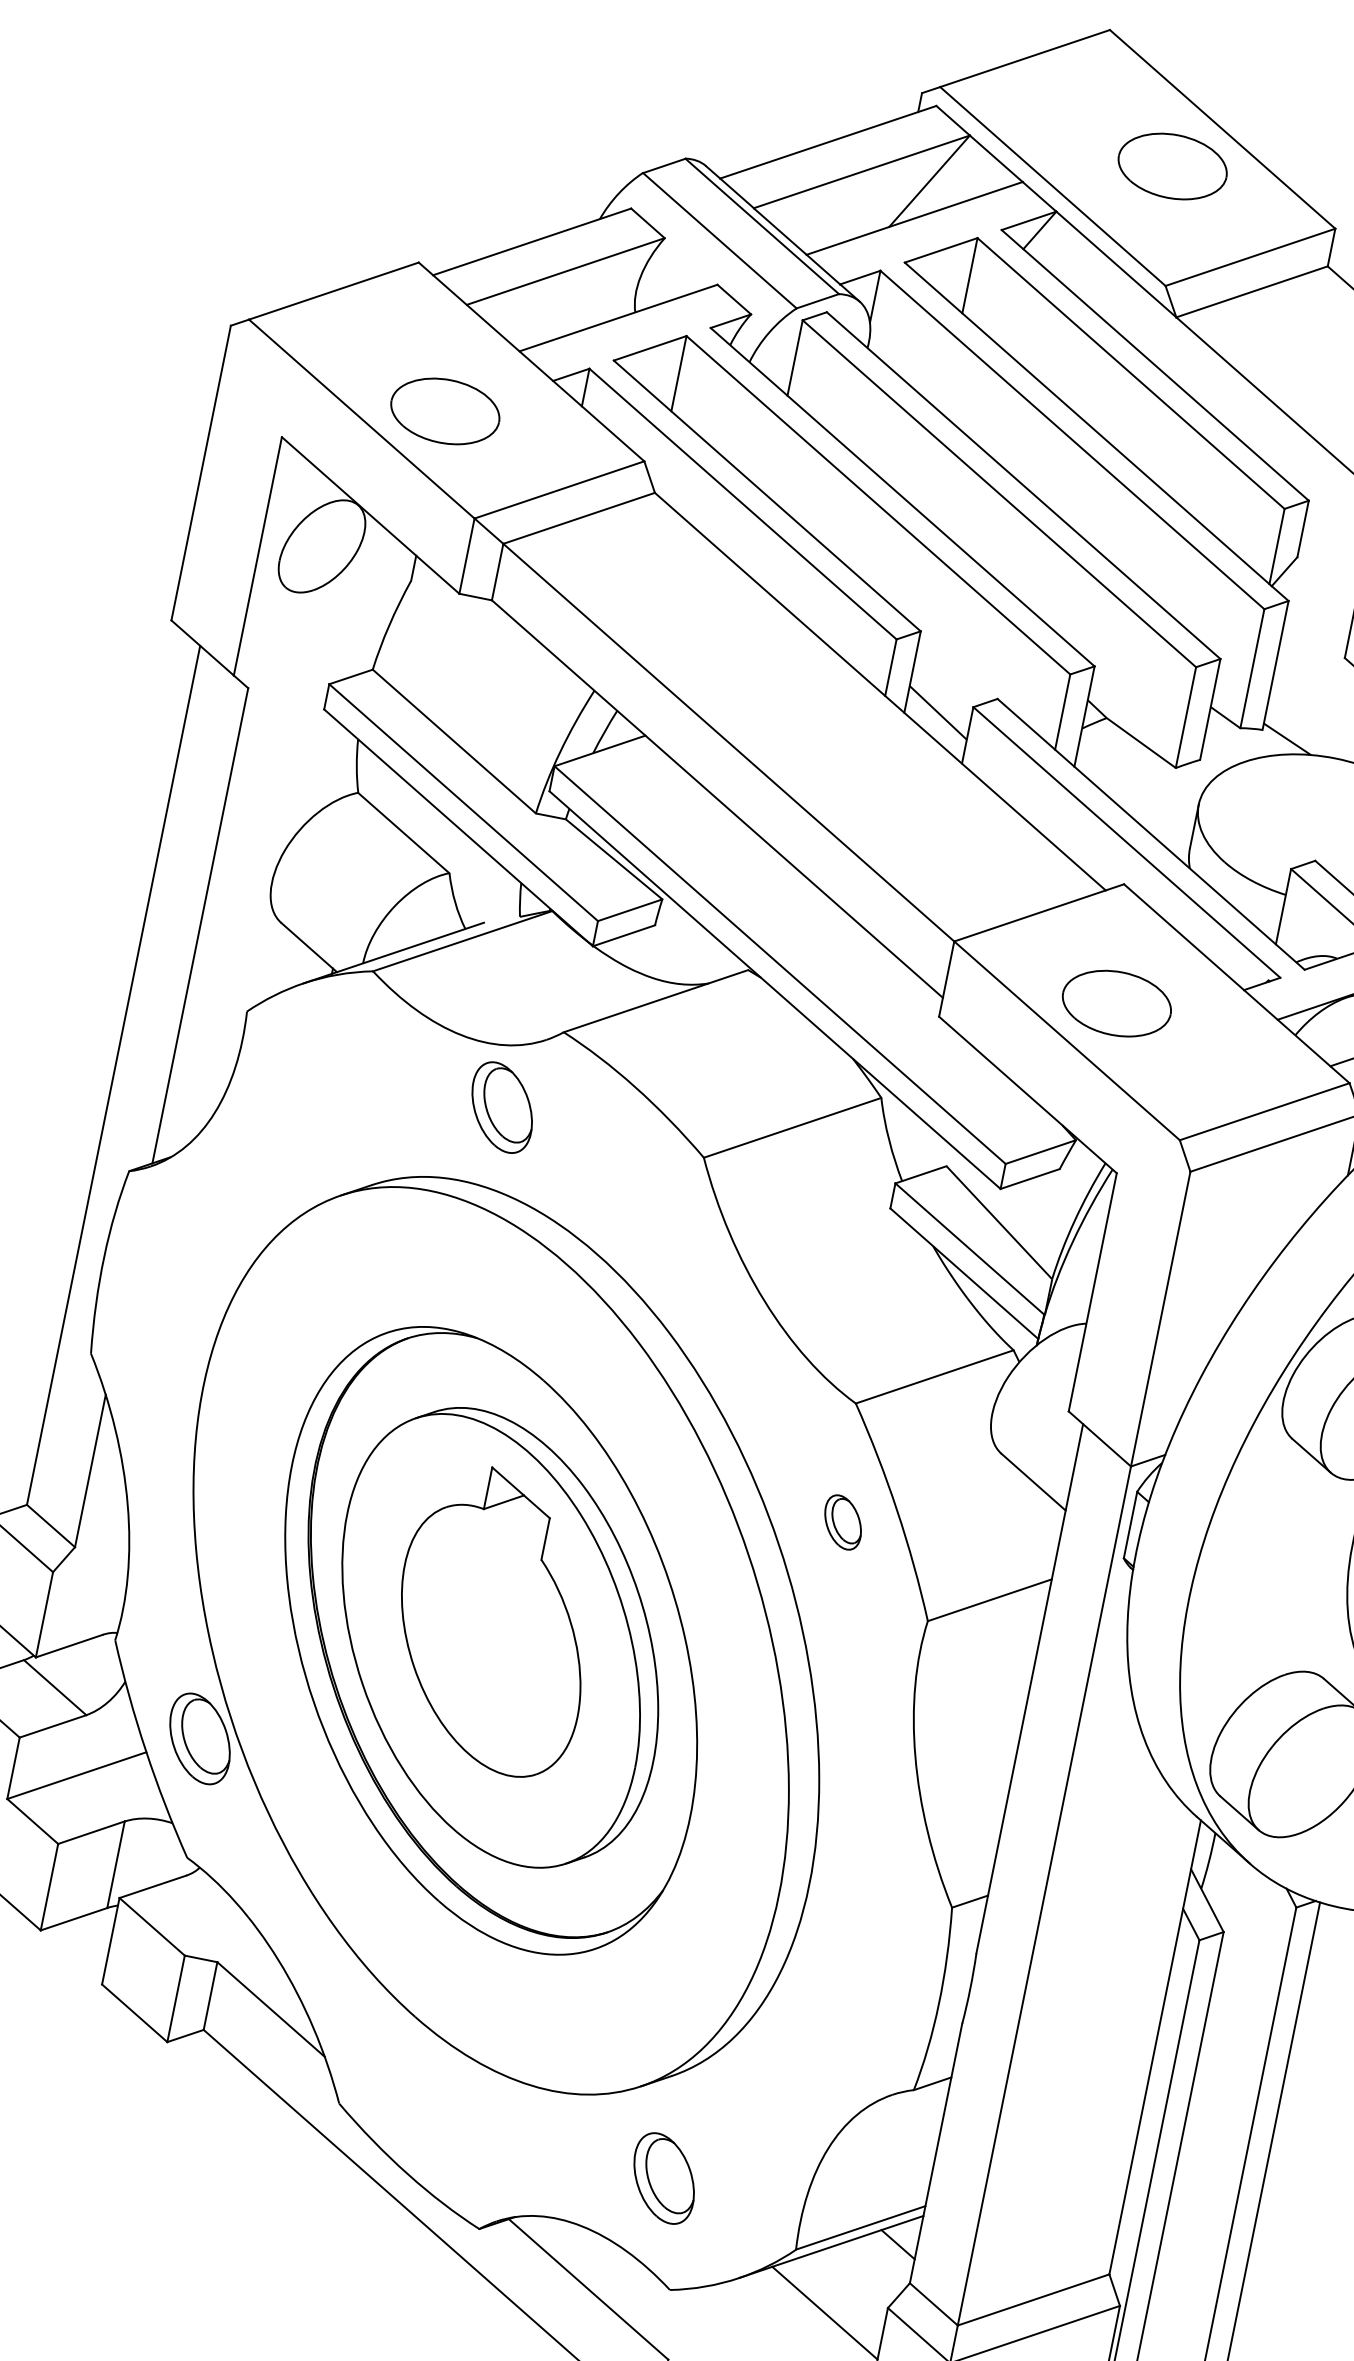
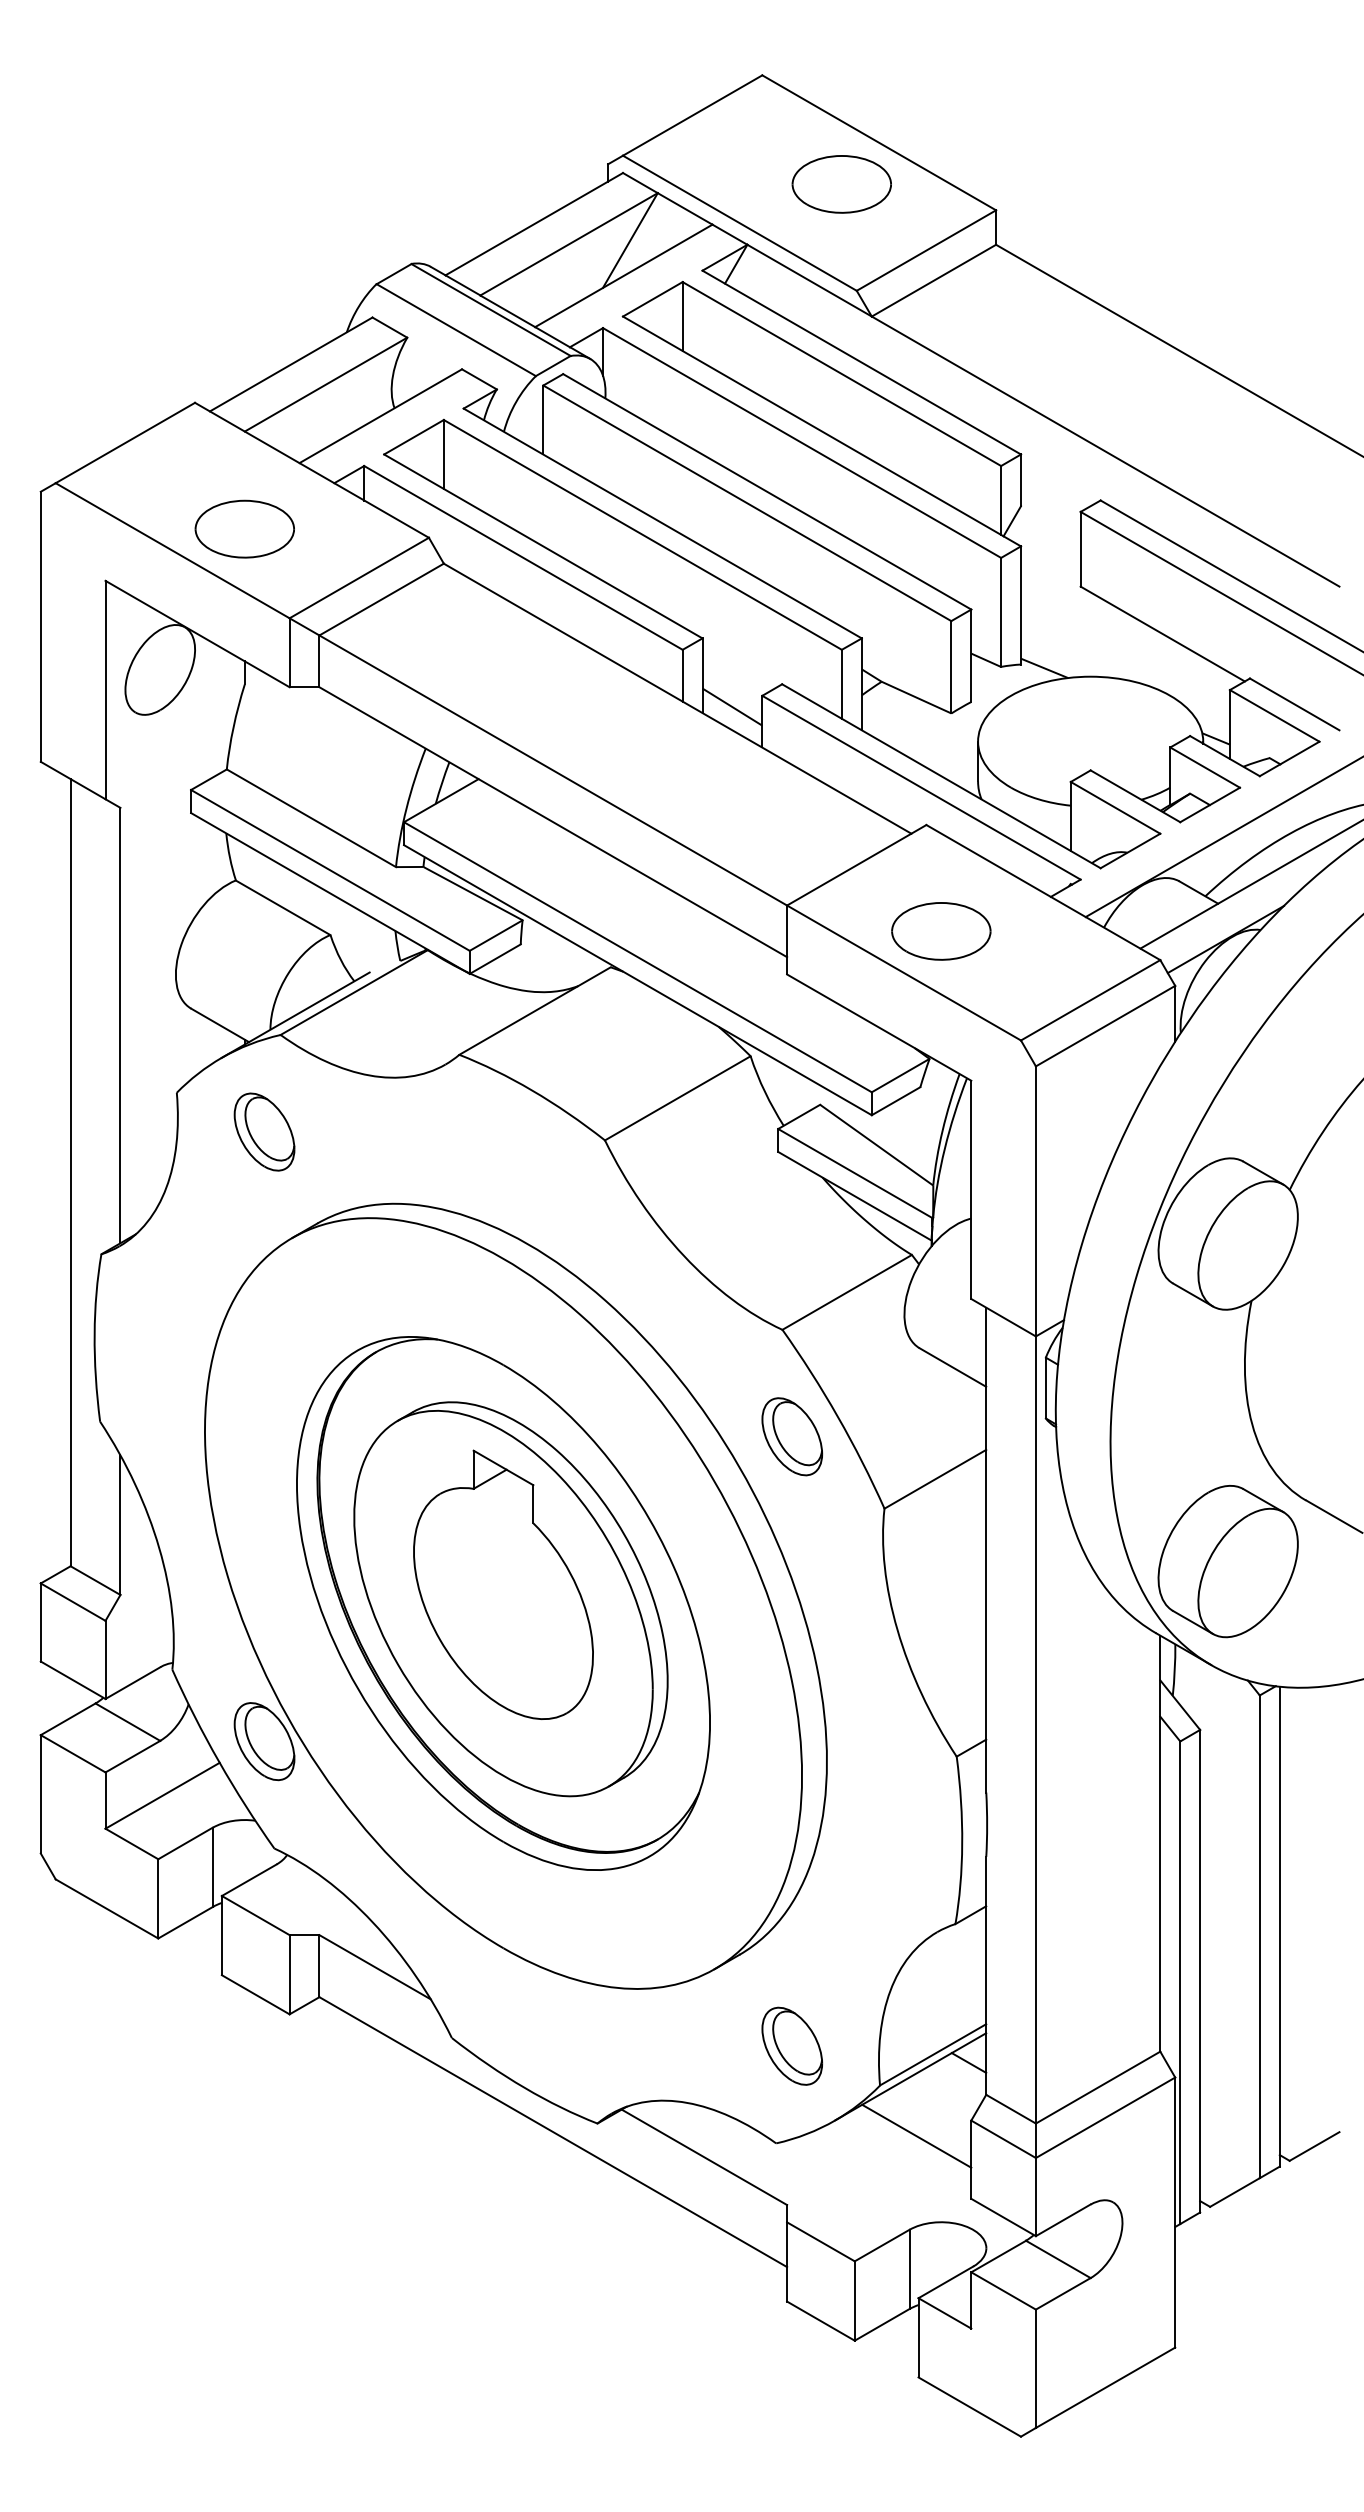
part: (502, 1106) -> (264, 1131), moved
part: (843, 1522) -> (792, 1436), size x1.67
part: (664, 2177) -> (792, 2045), moved

